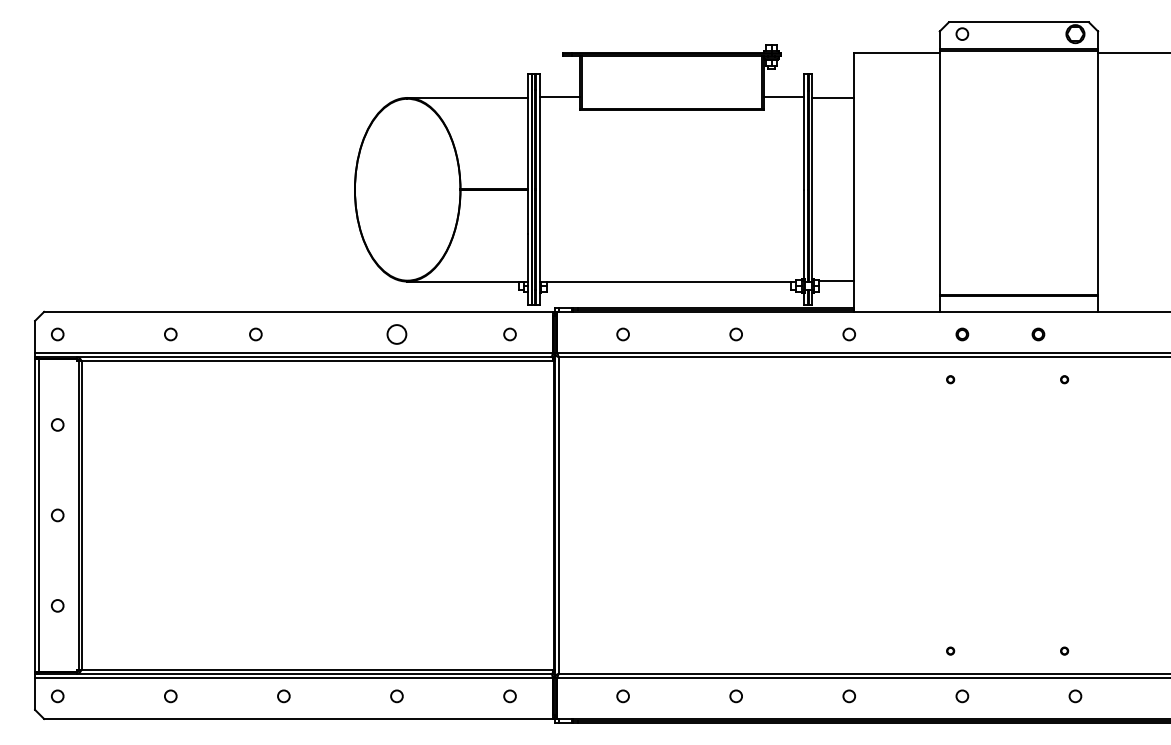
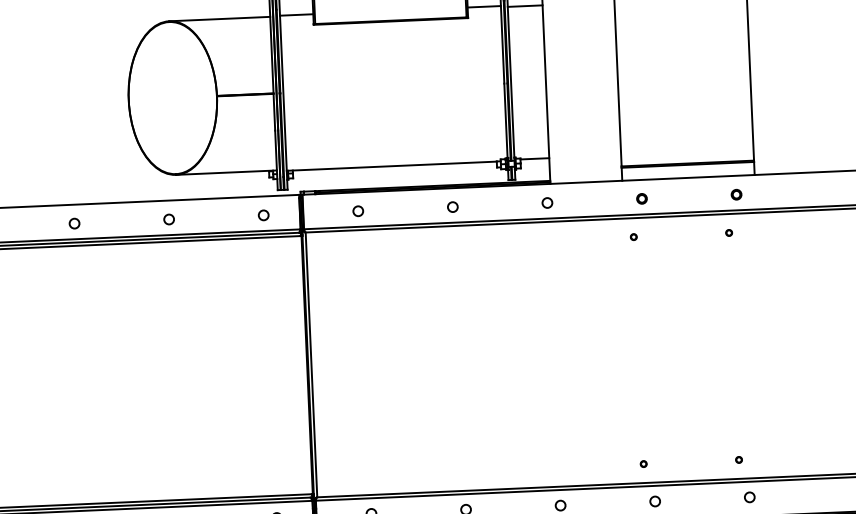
circle: (255, 334) -> (74, 223), moved
circle: (396, 334) -> (168, 219), size x0.62
part: (1038, 334) -> (736, 194), moved

